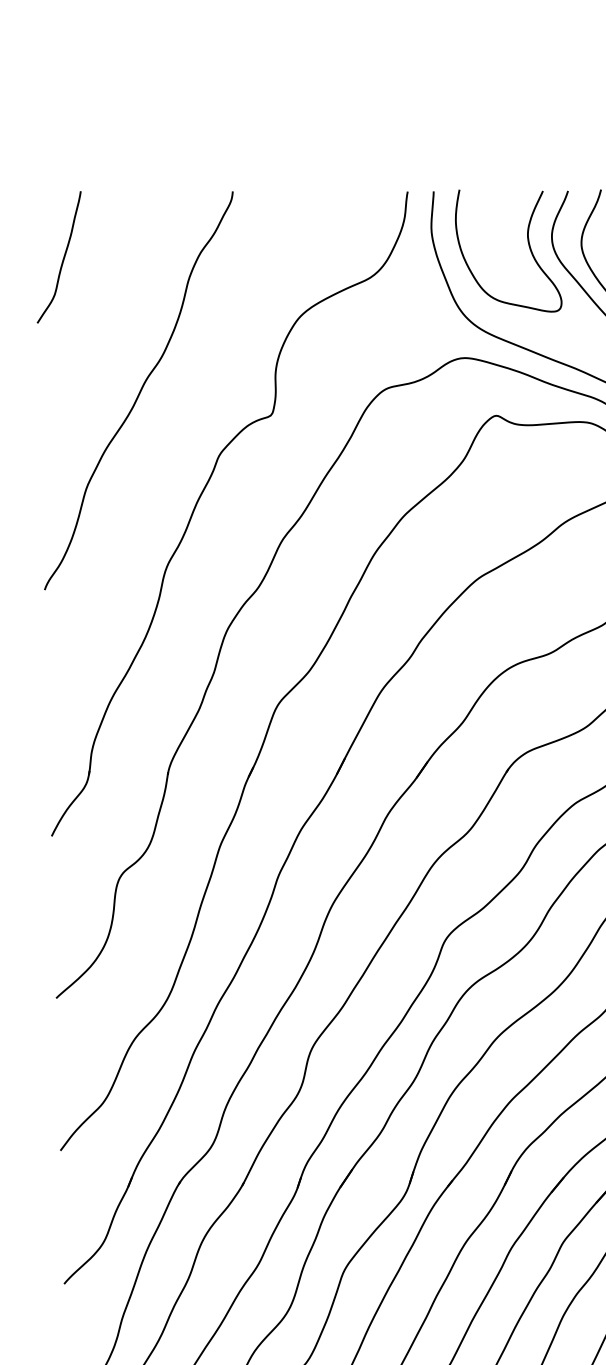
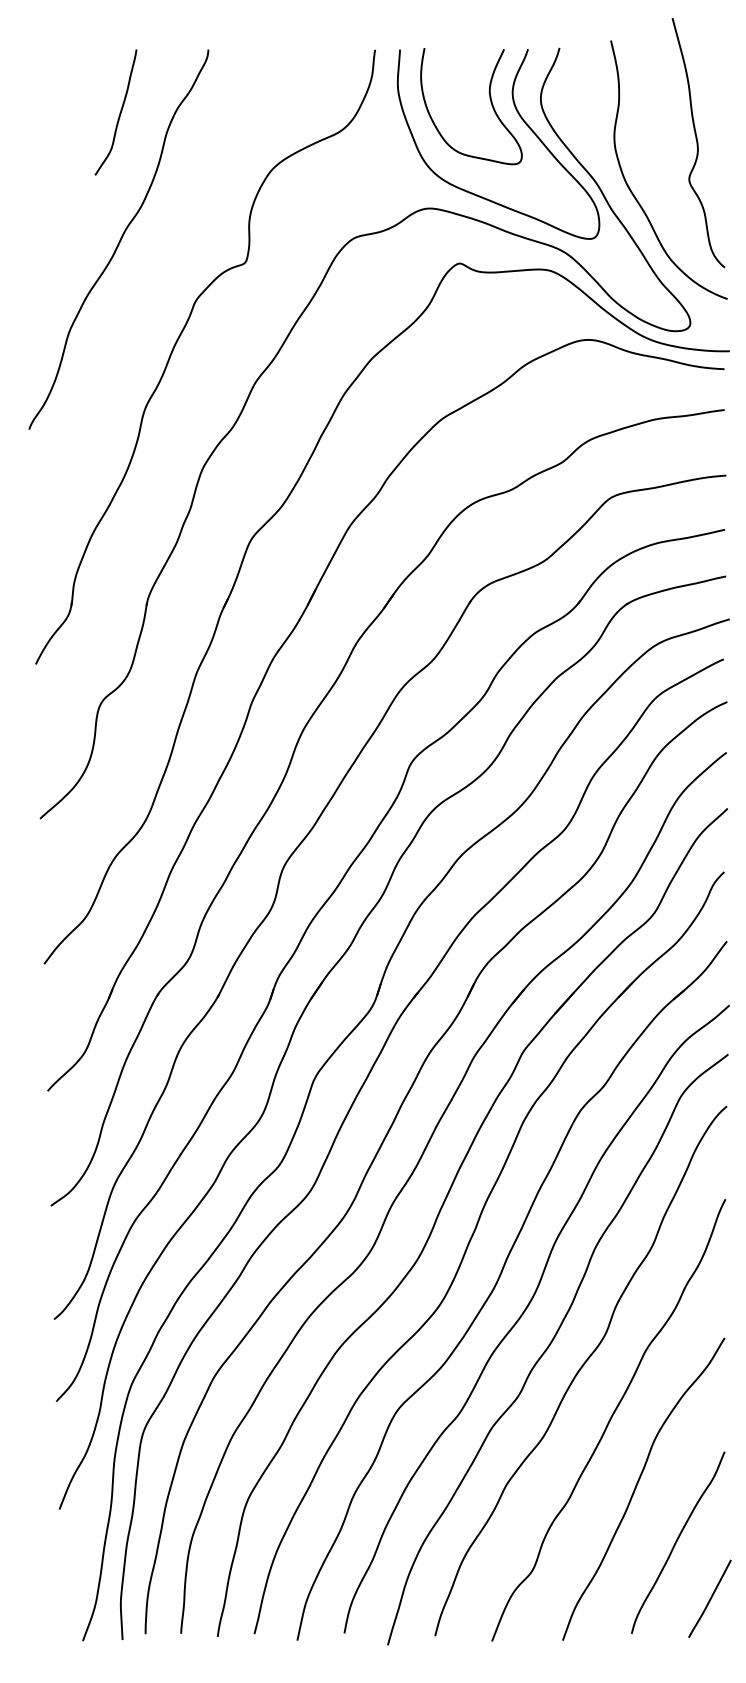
curve: (62, 257) -> (119, 112), moved

